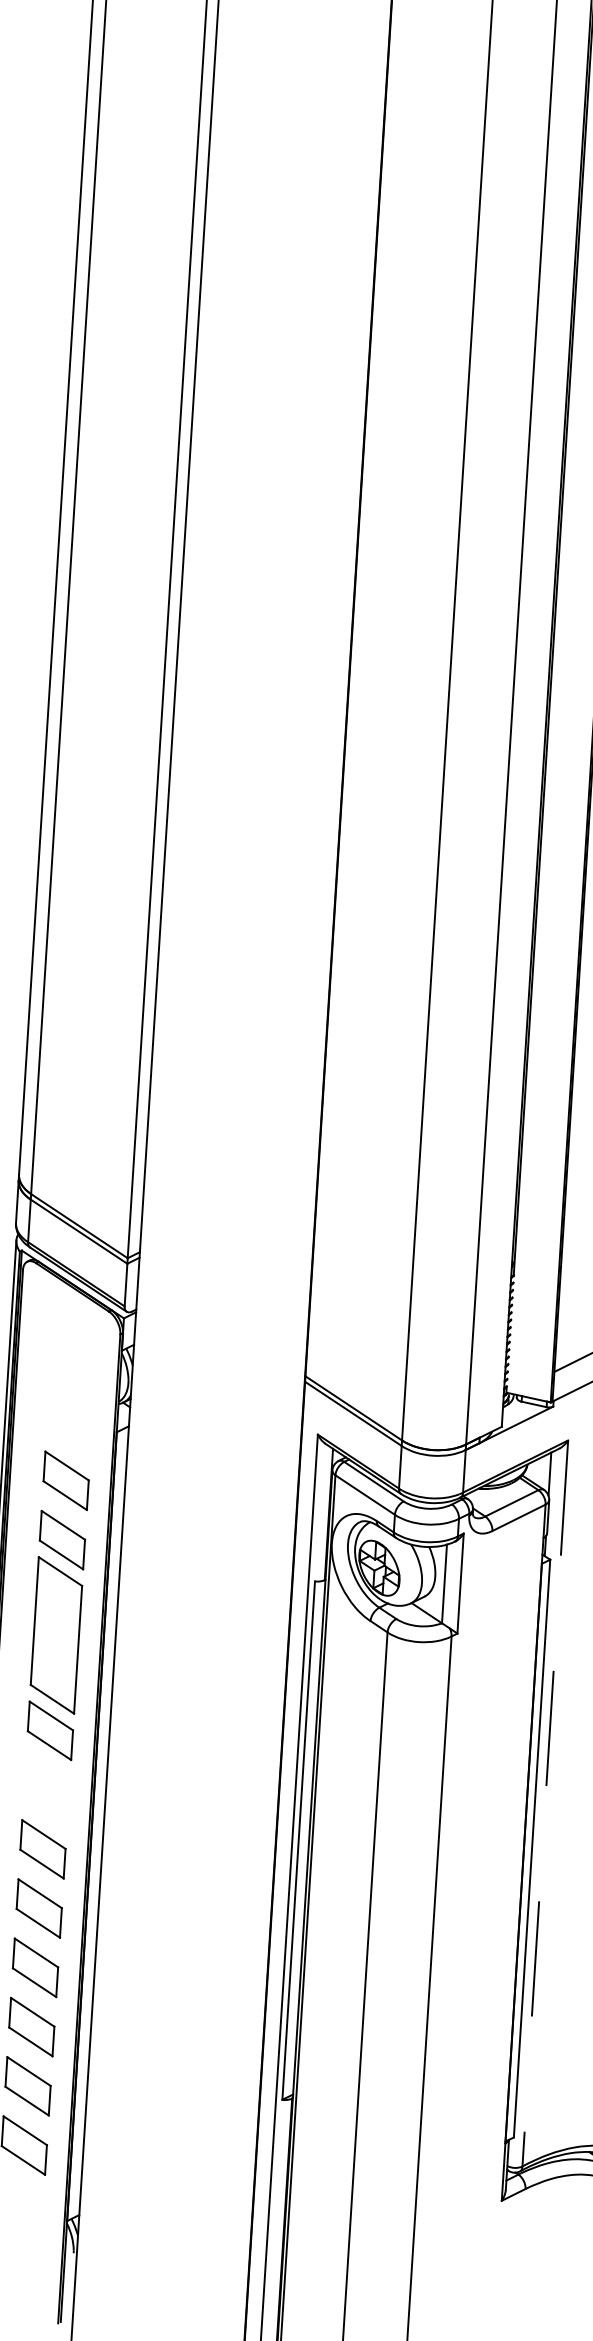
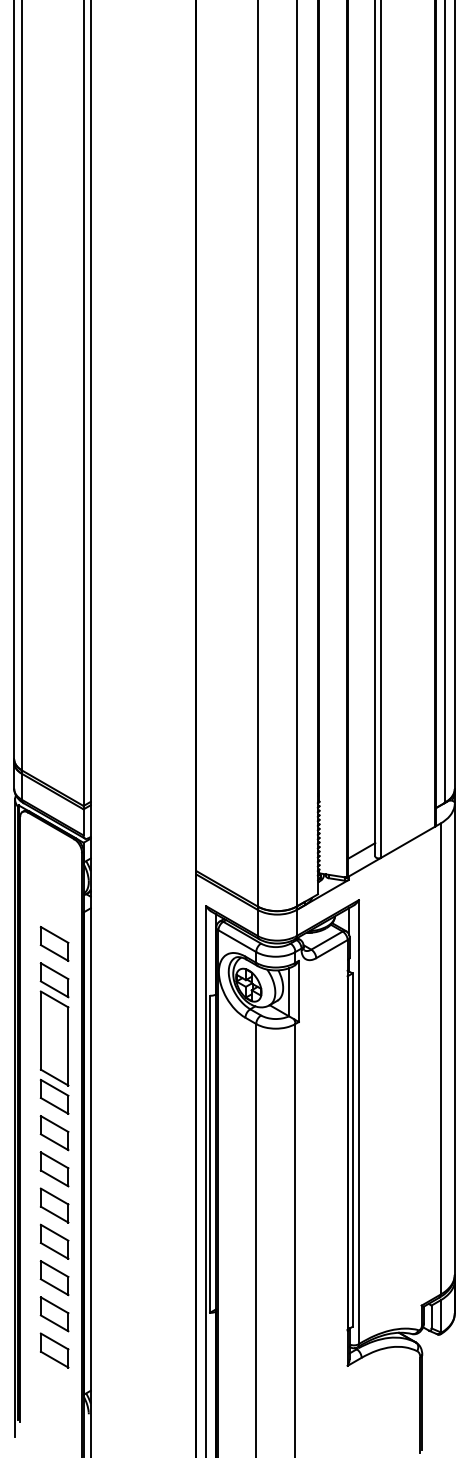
part: (46, 1790) -> (54, 1133), added
line: (544, 1803) -> (358, 1122), dashed -> solid

